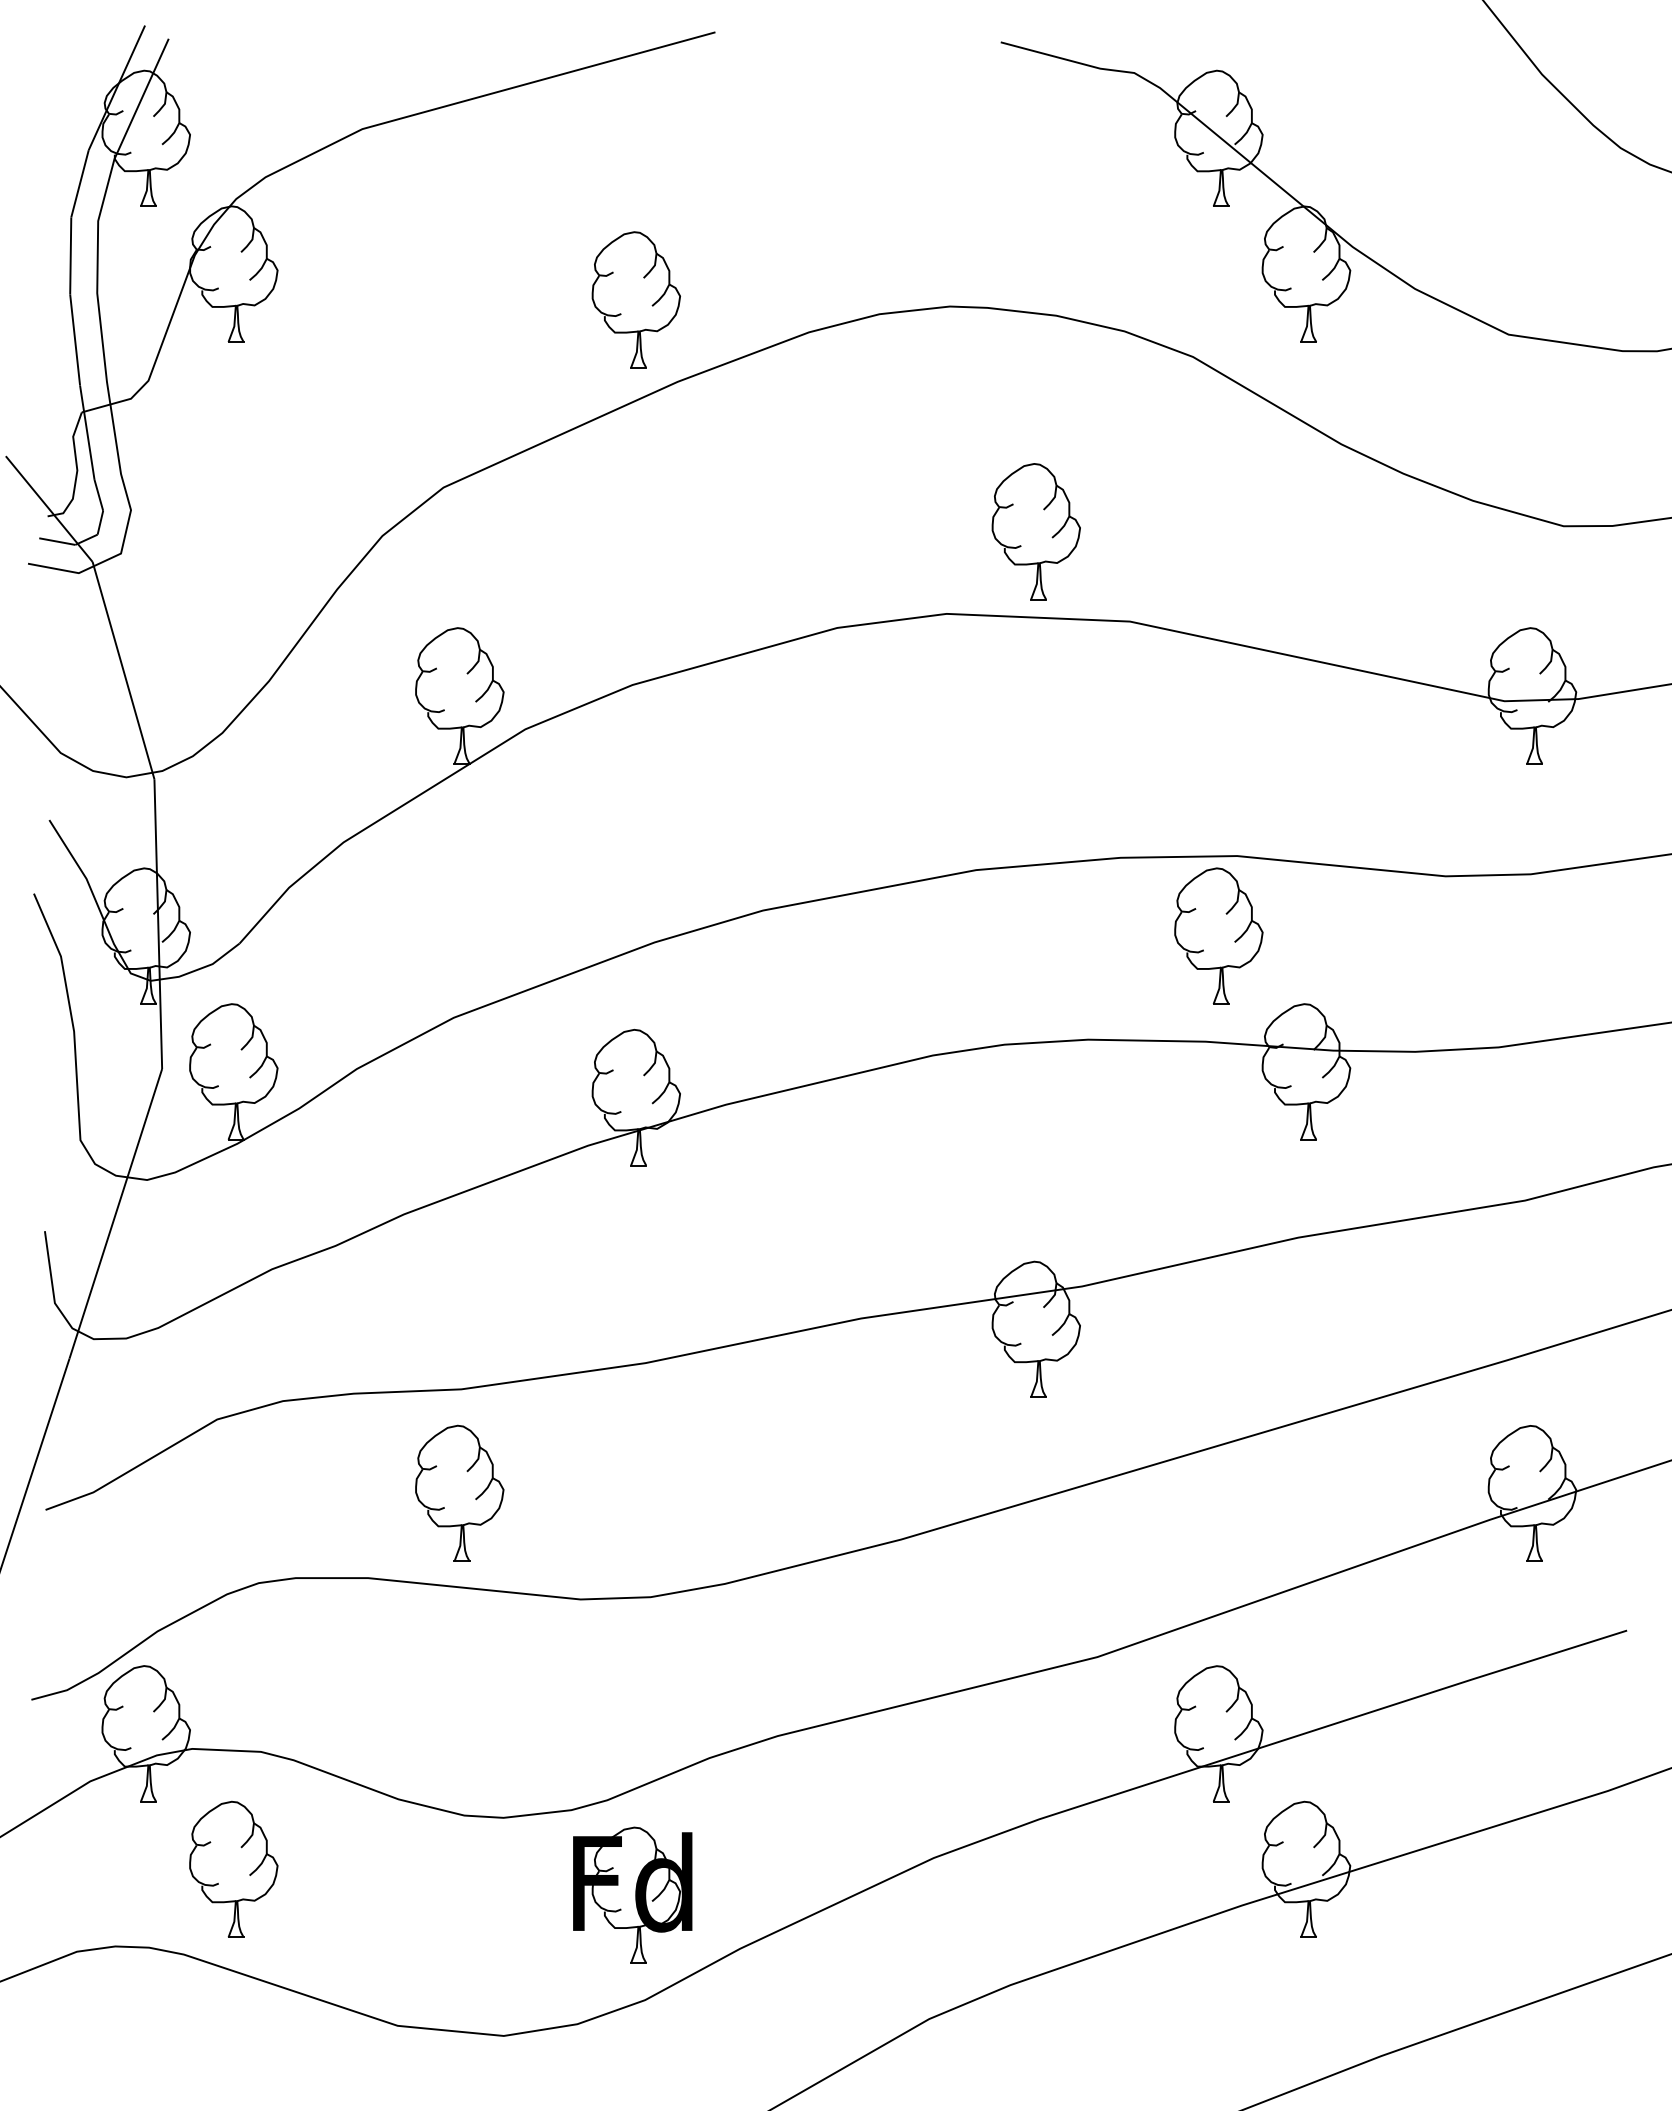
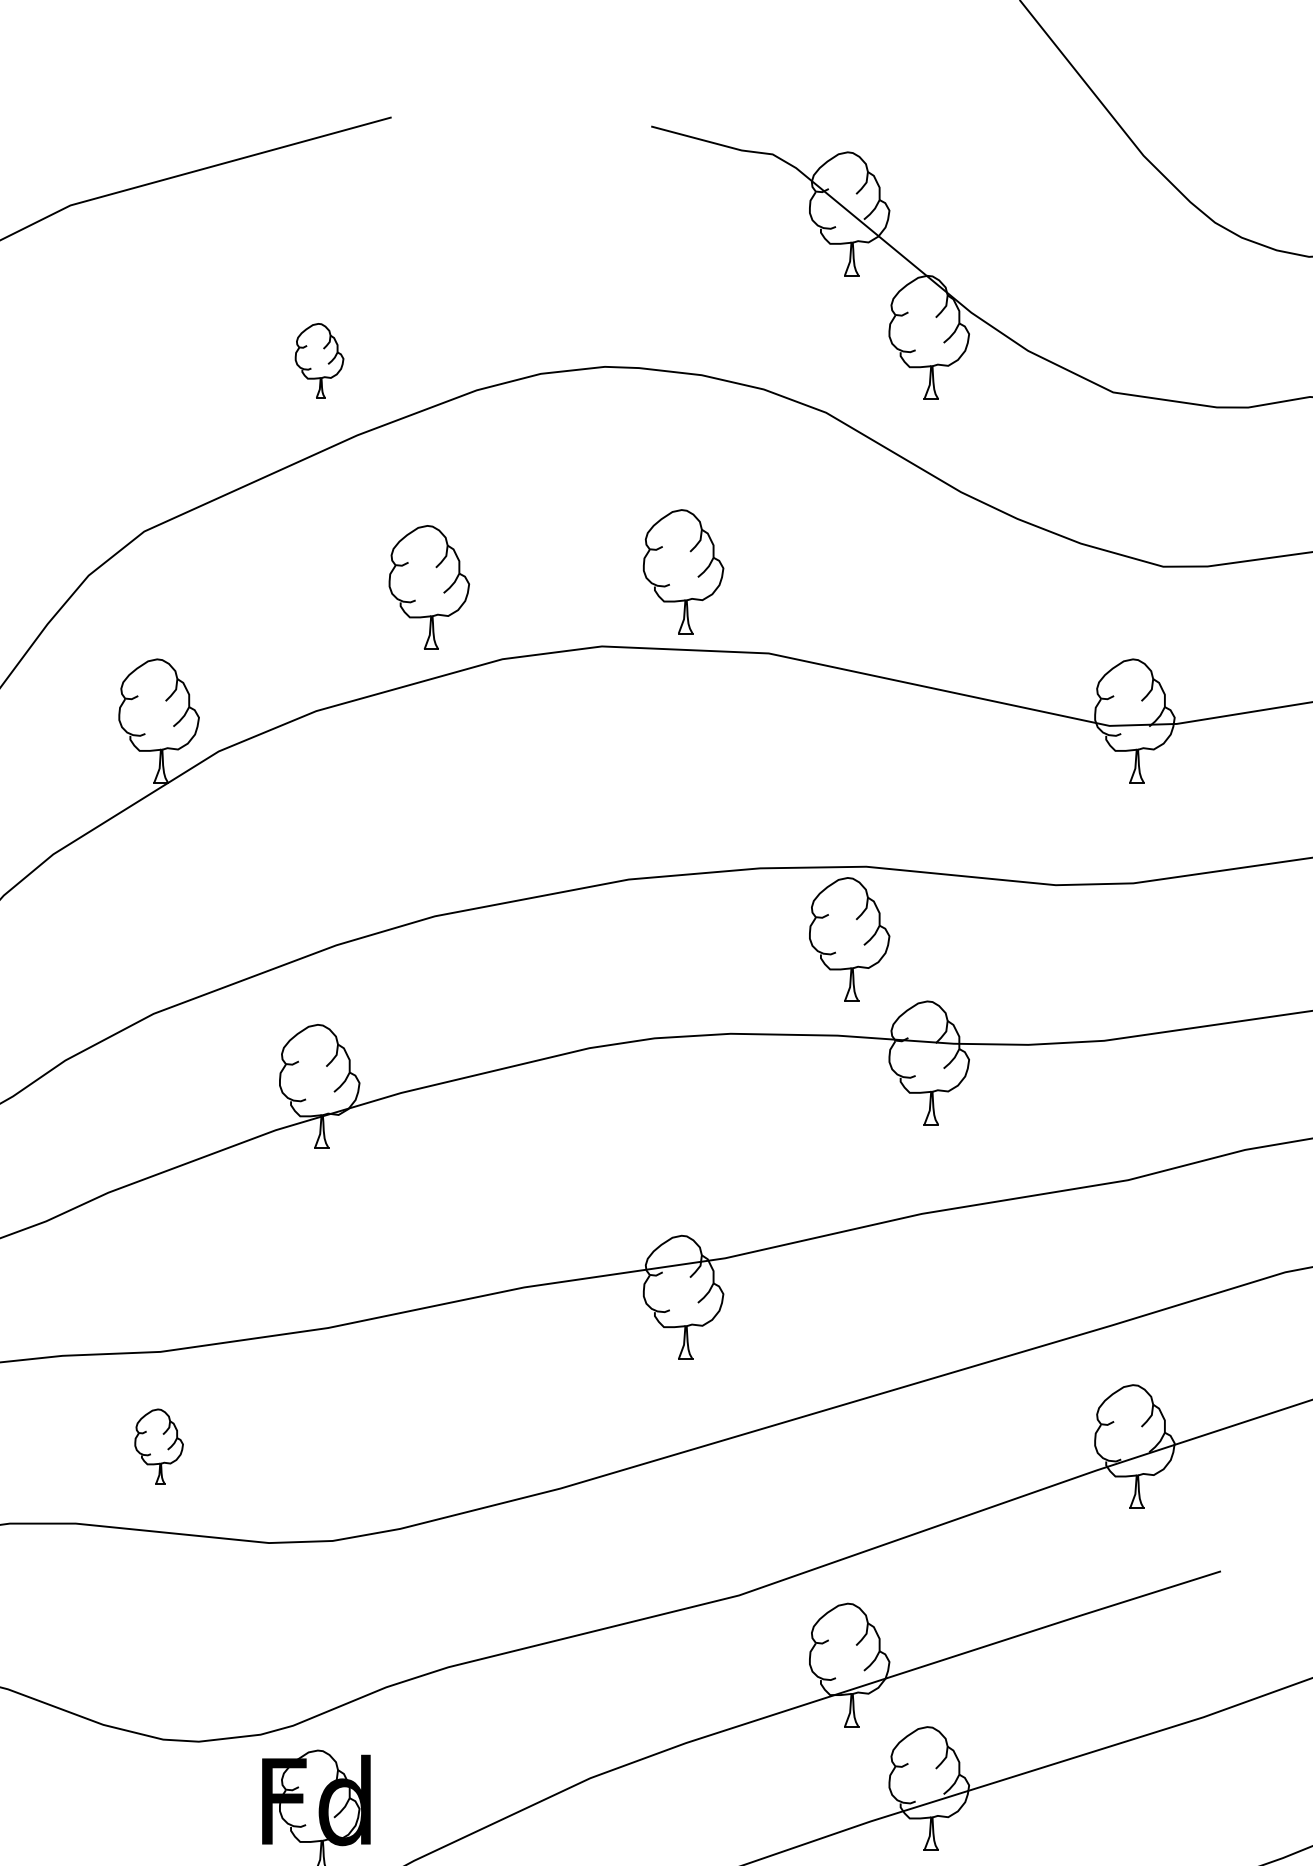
part: (635, 299) -> (318, 360), size x0.6
part: (756, 548) -> (428, 586), added
part: (459, 1492) -> (158, 1445), size x0.6

